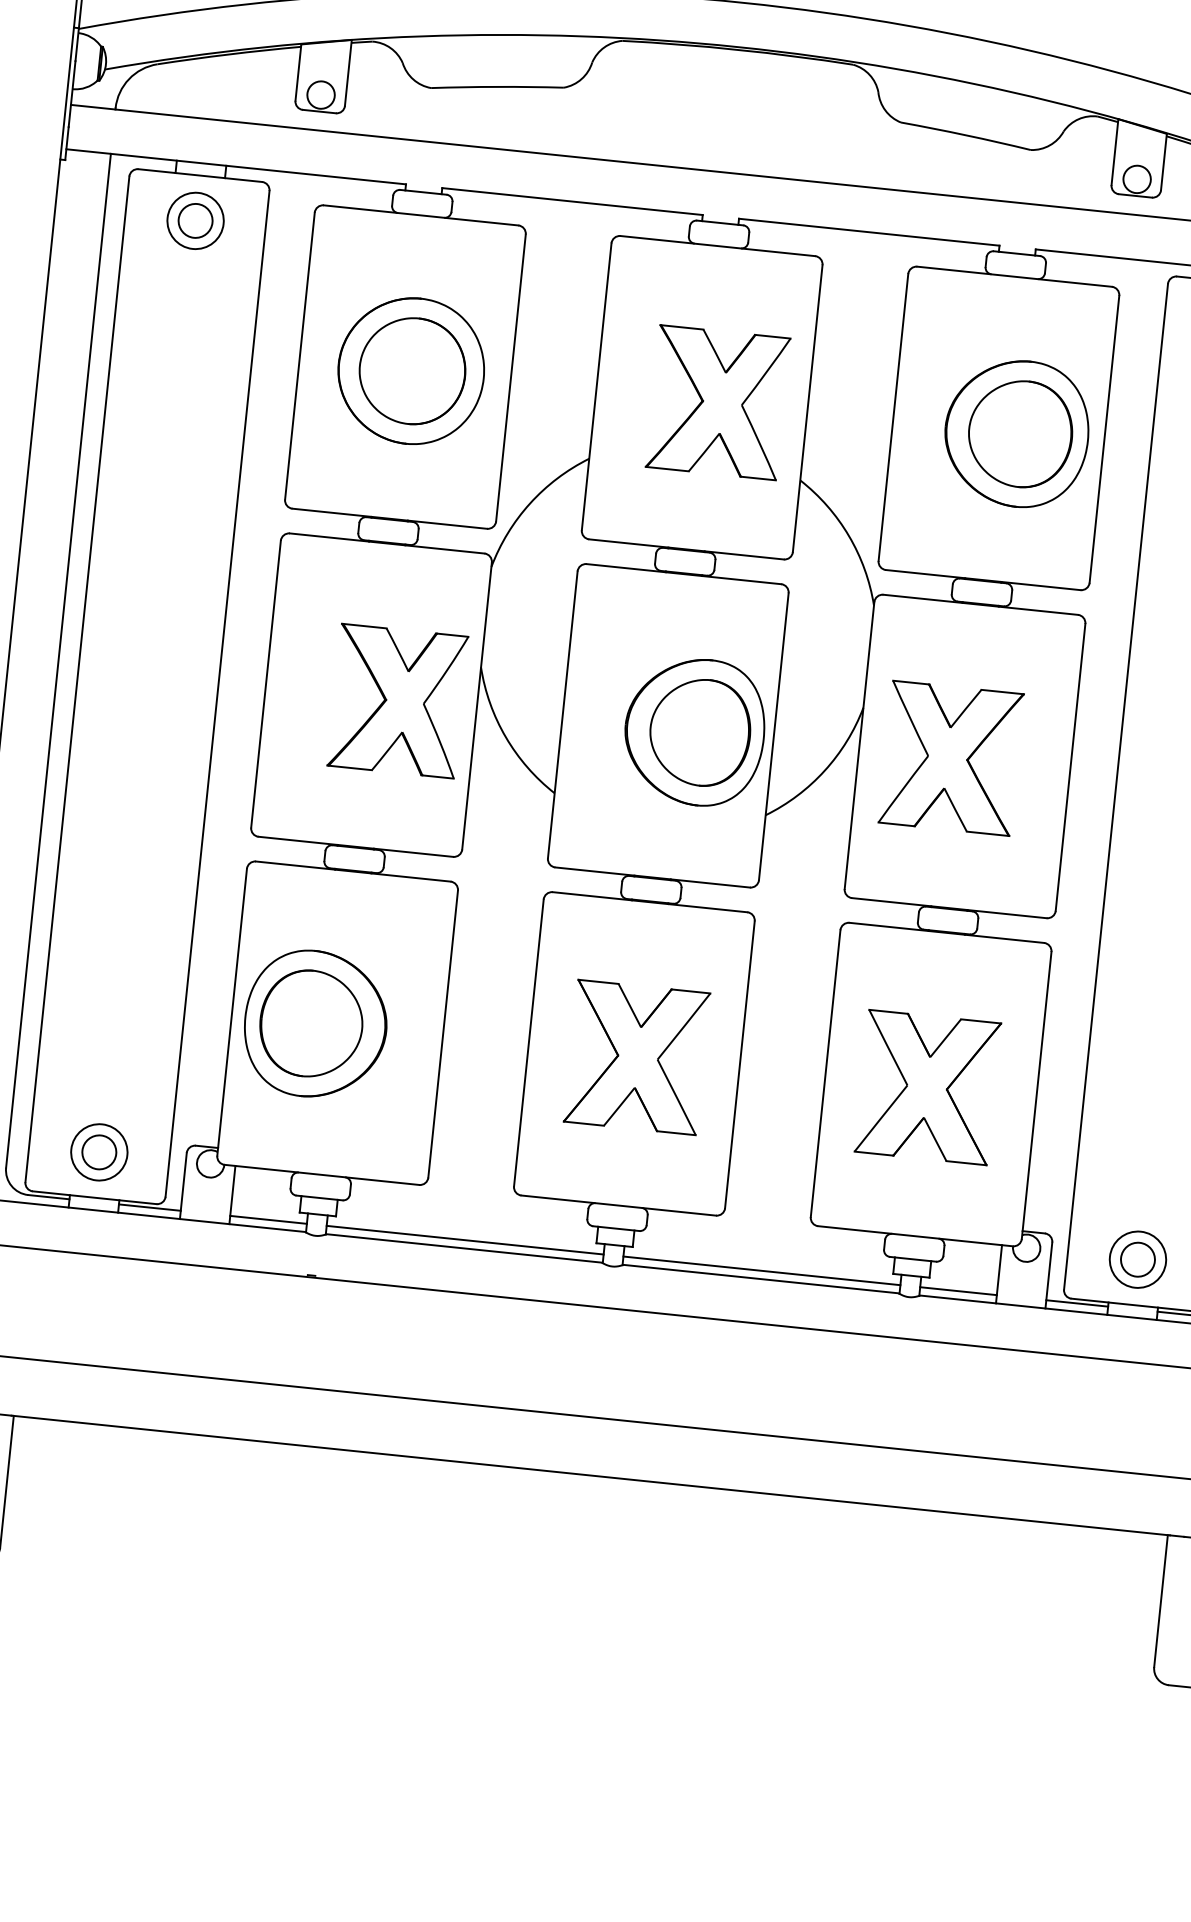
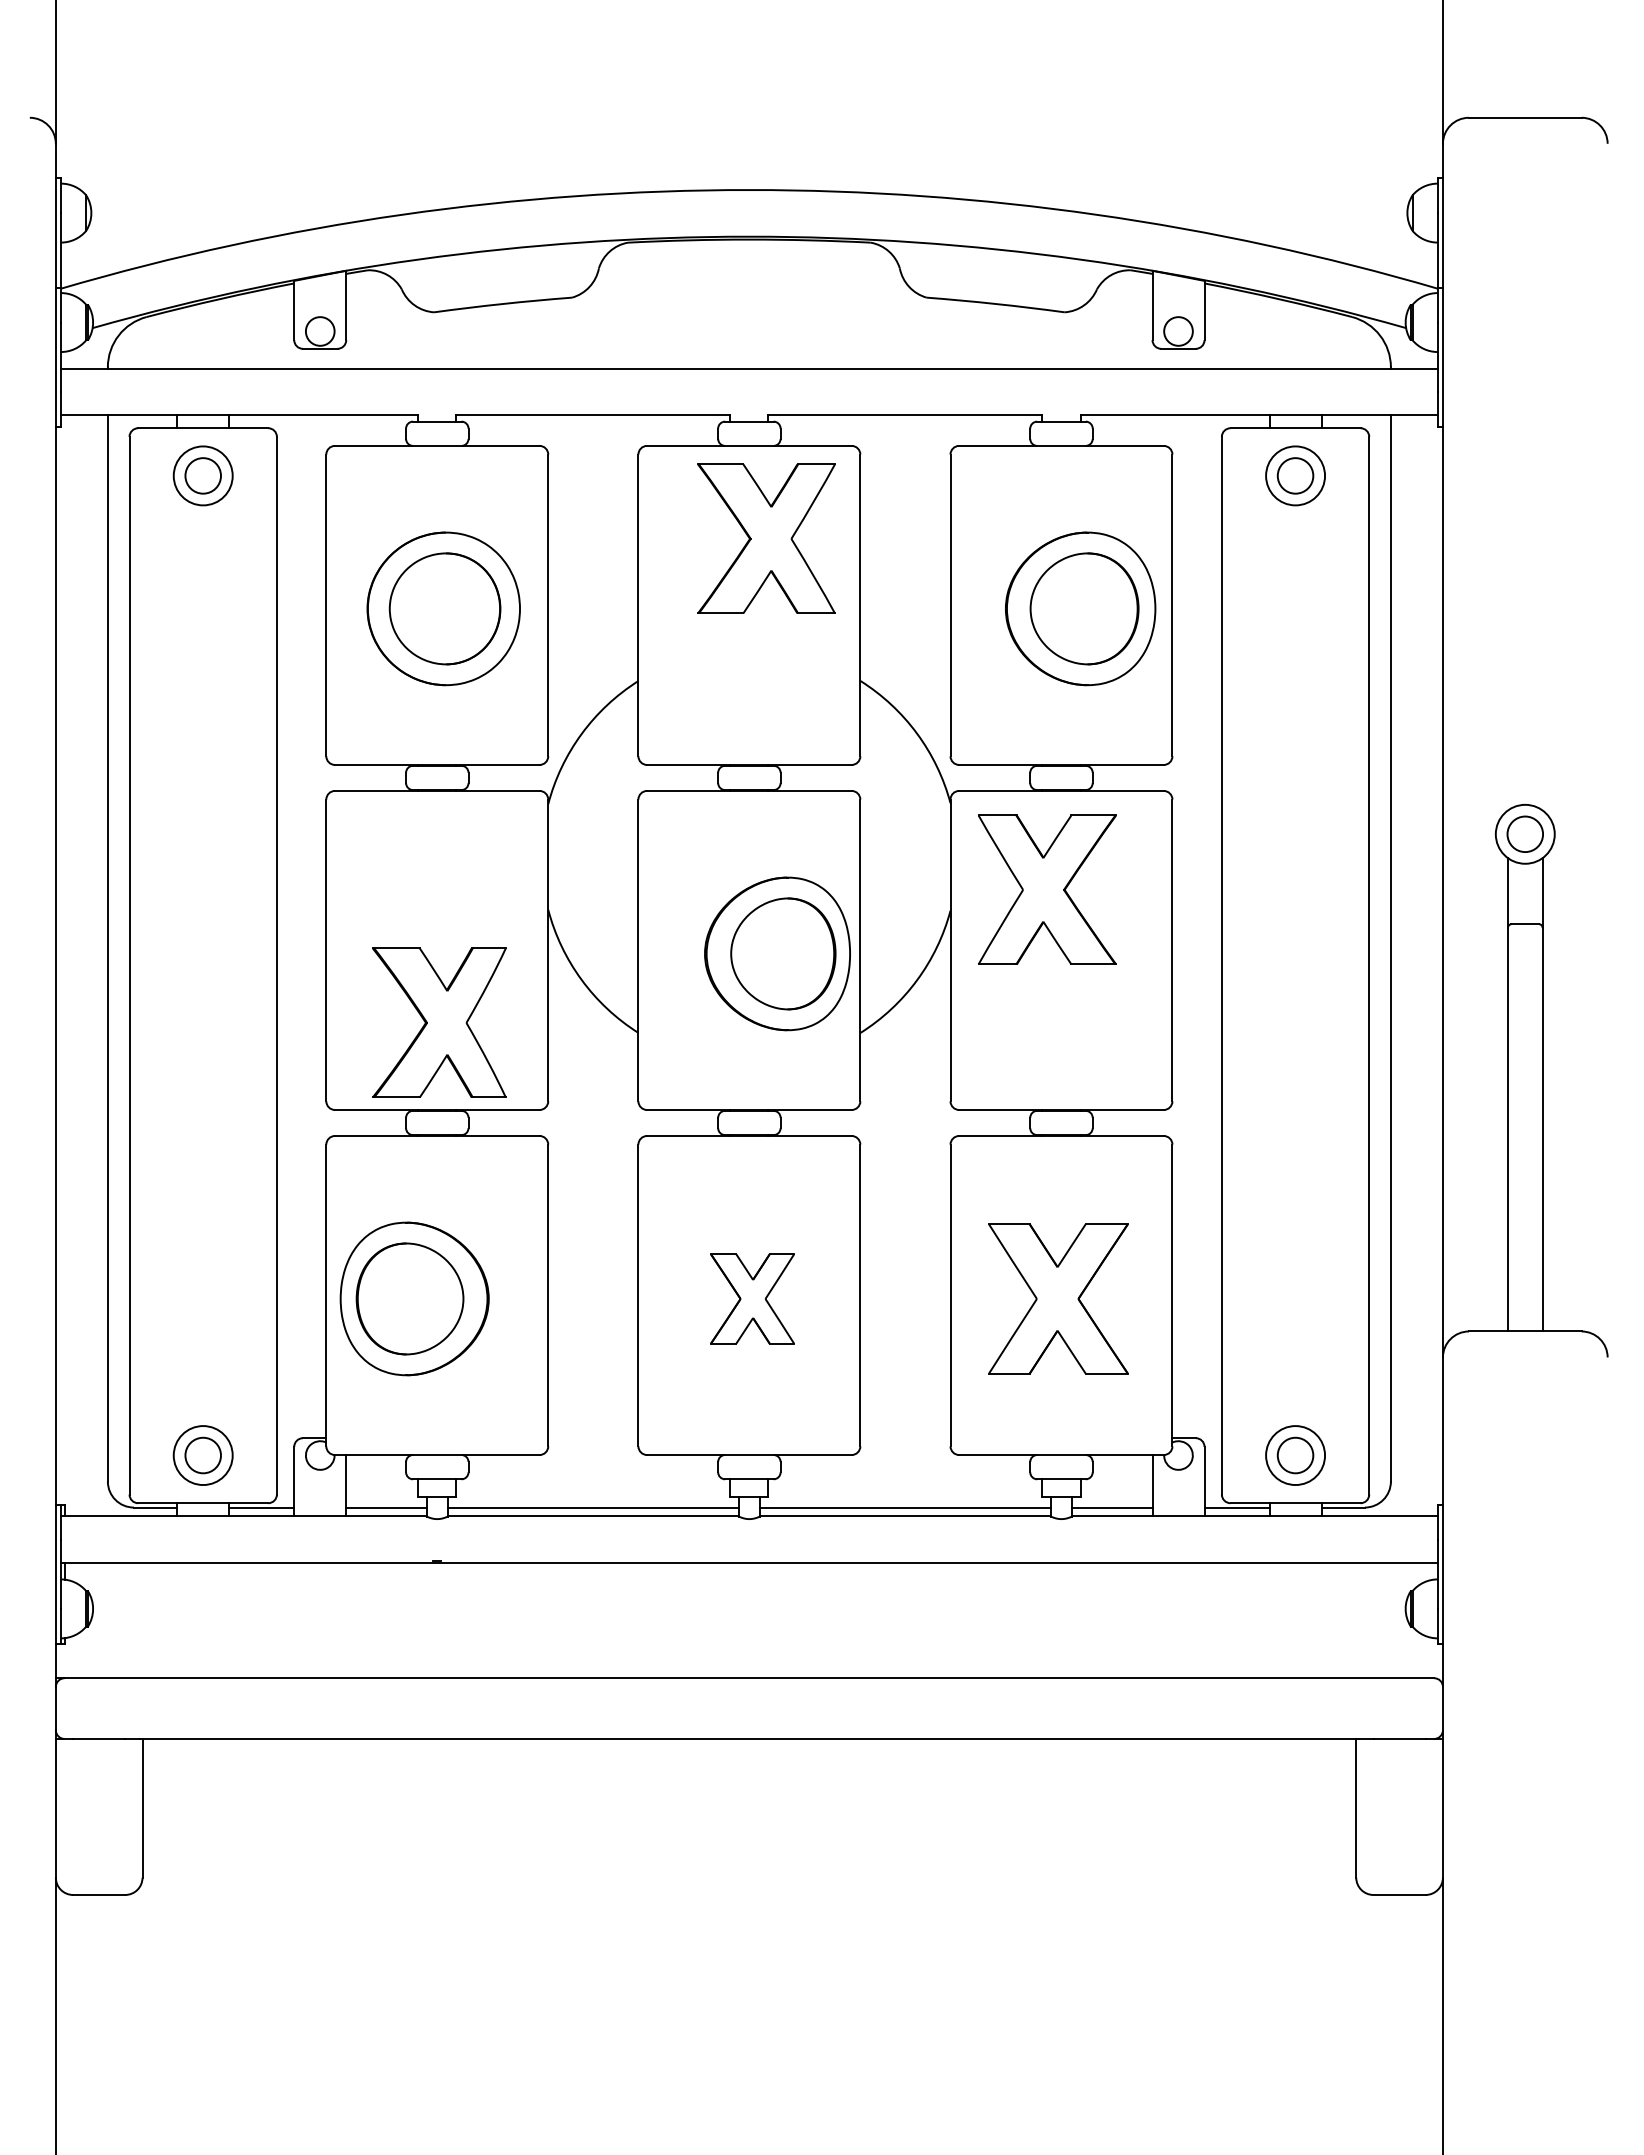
part: (718, 402) -> (766, 538), moved
part: (398, 700) -> (439, 1022), moved
part: (951, 757) -> (1047, 889), moved
part: (637, 1057) -> (752, 1298), size x0.6

